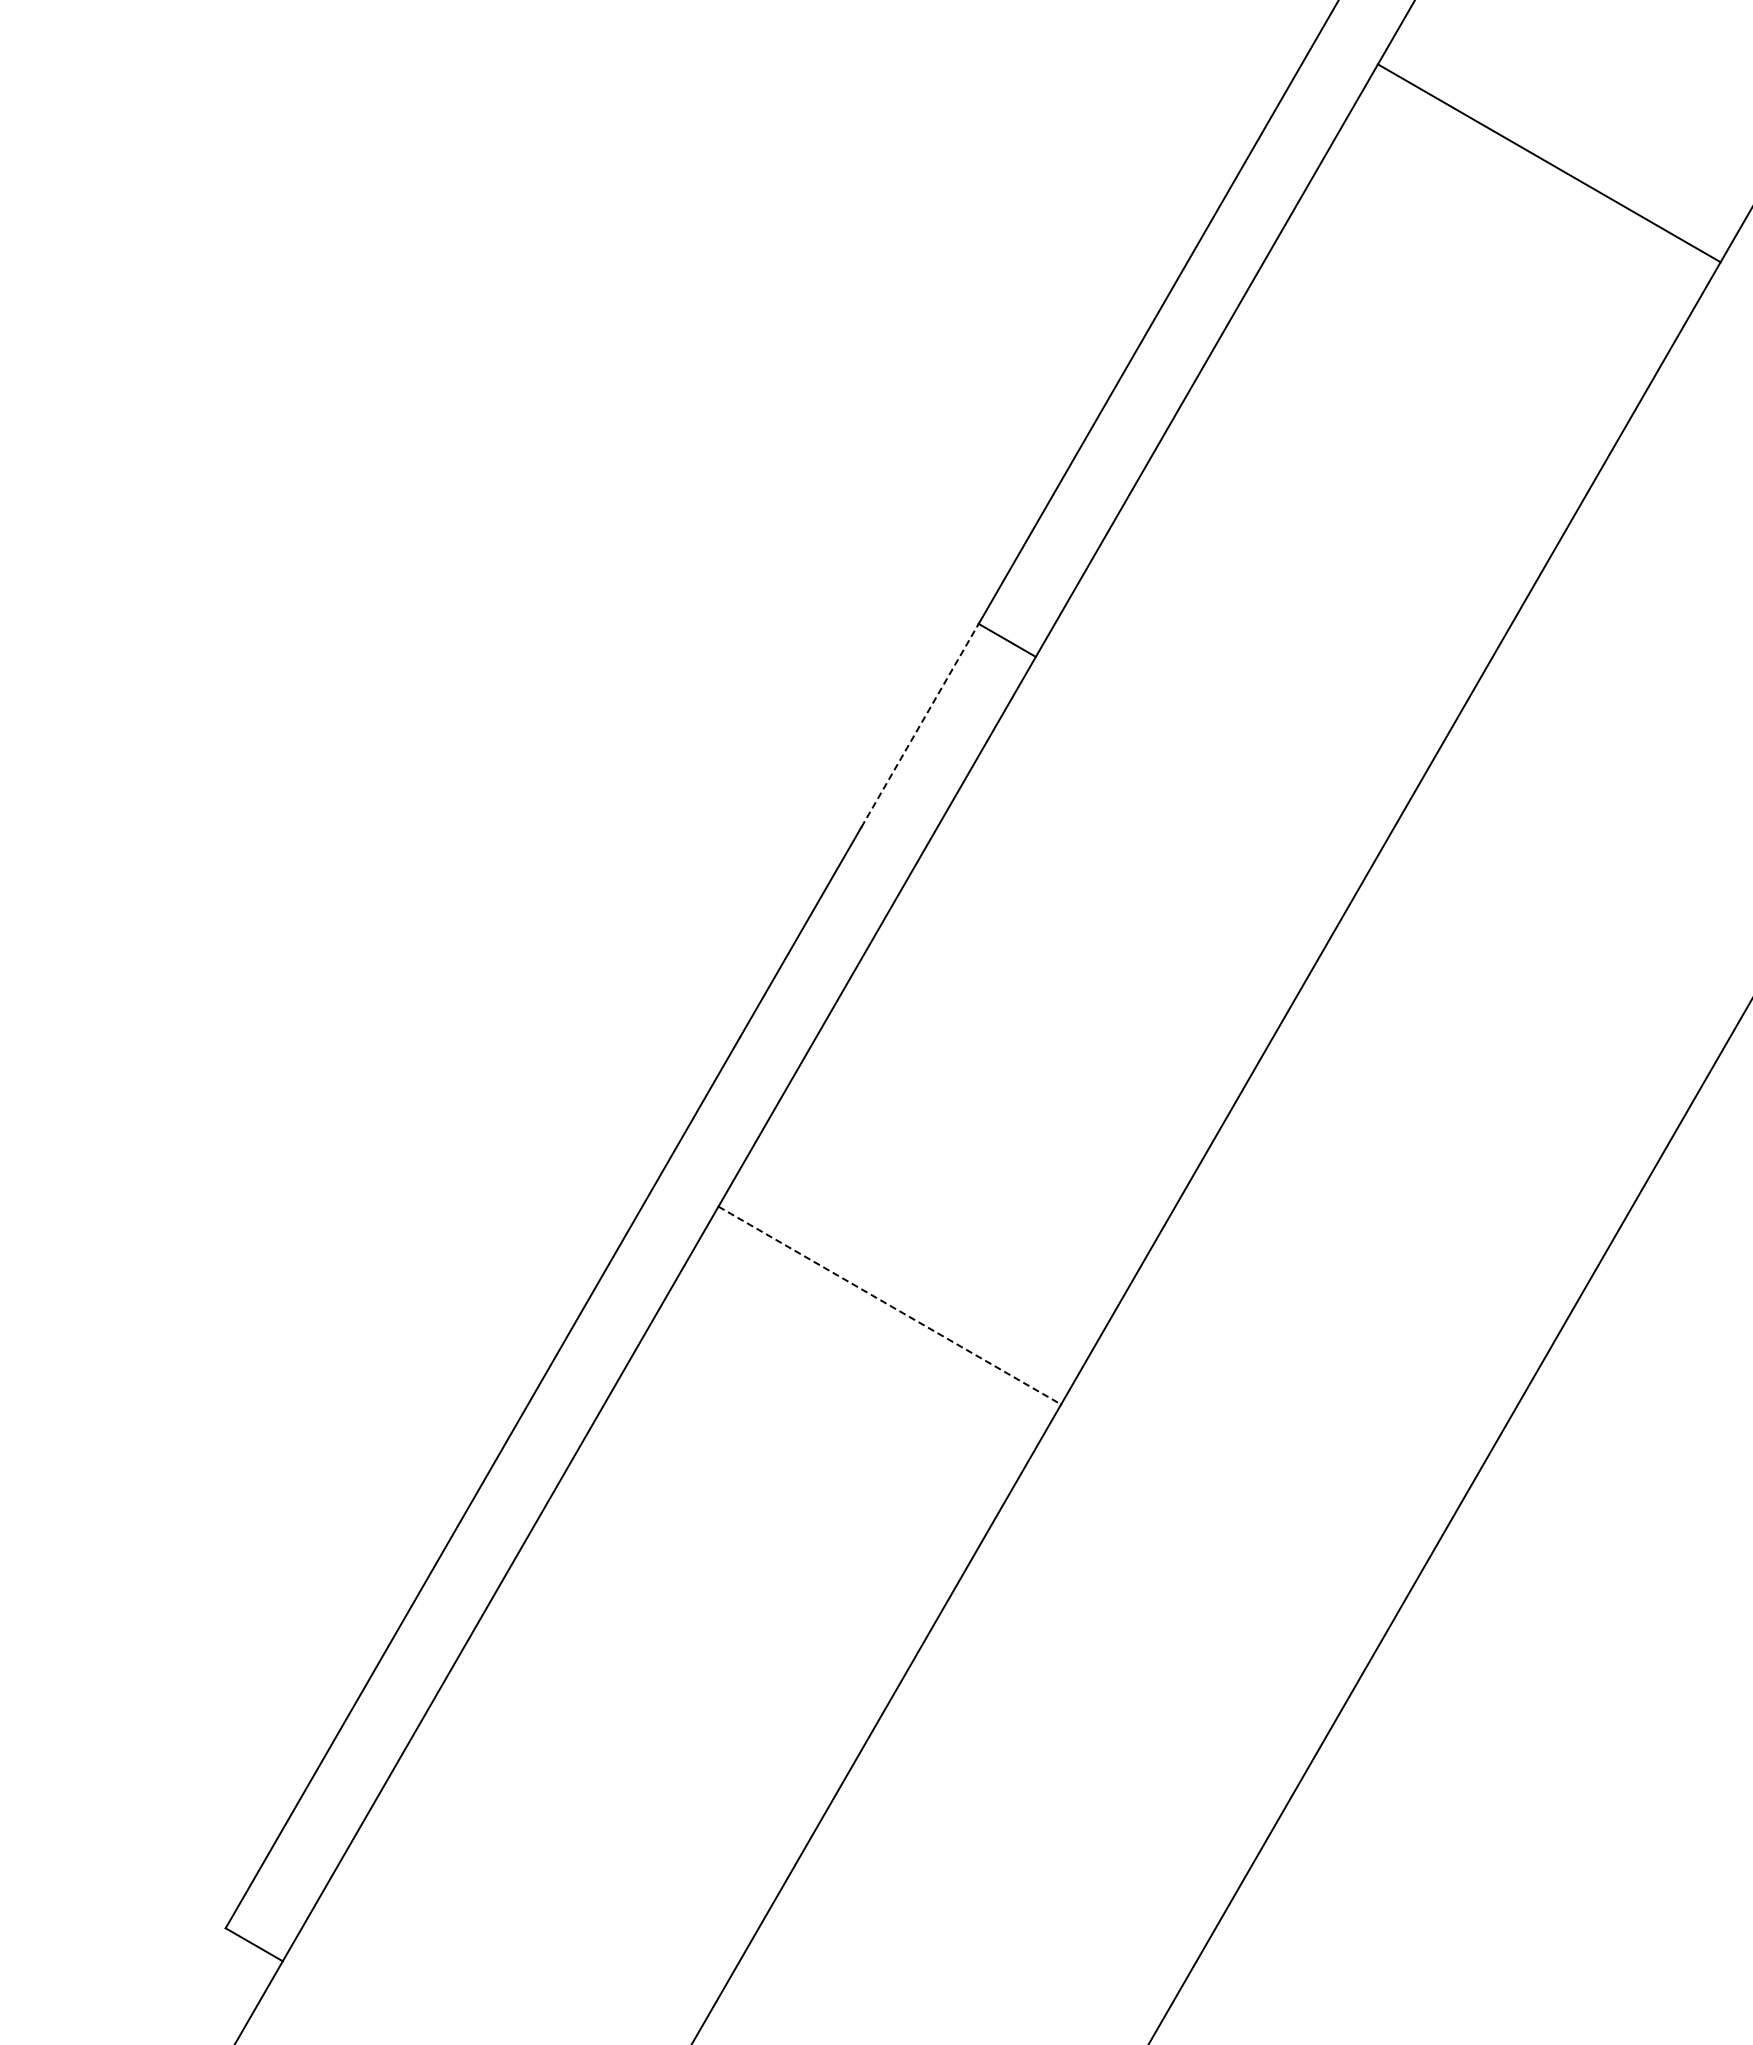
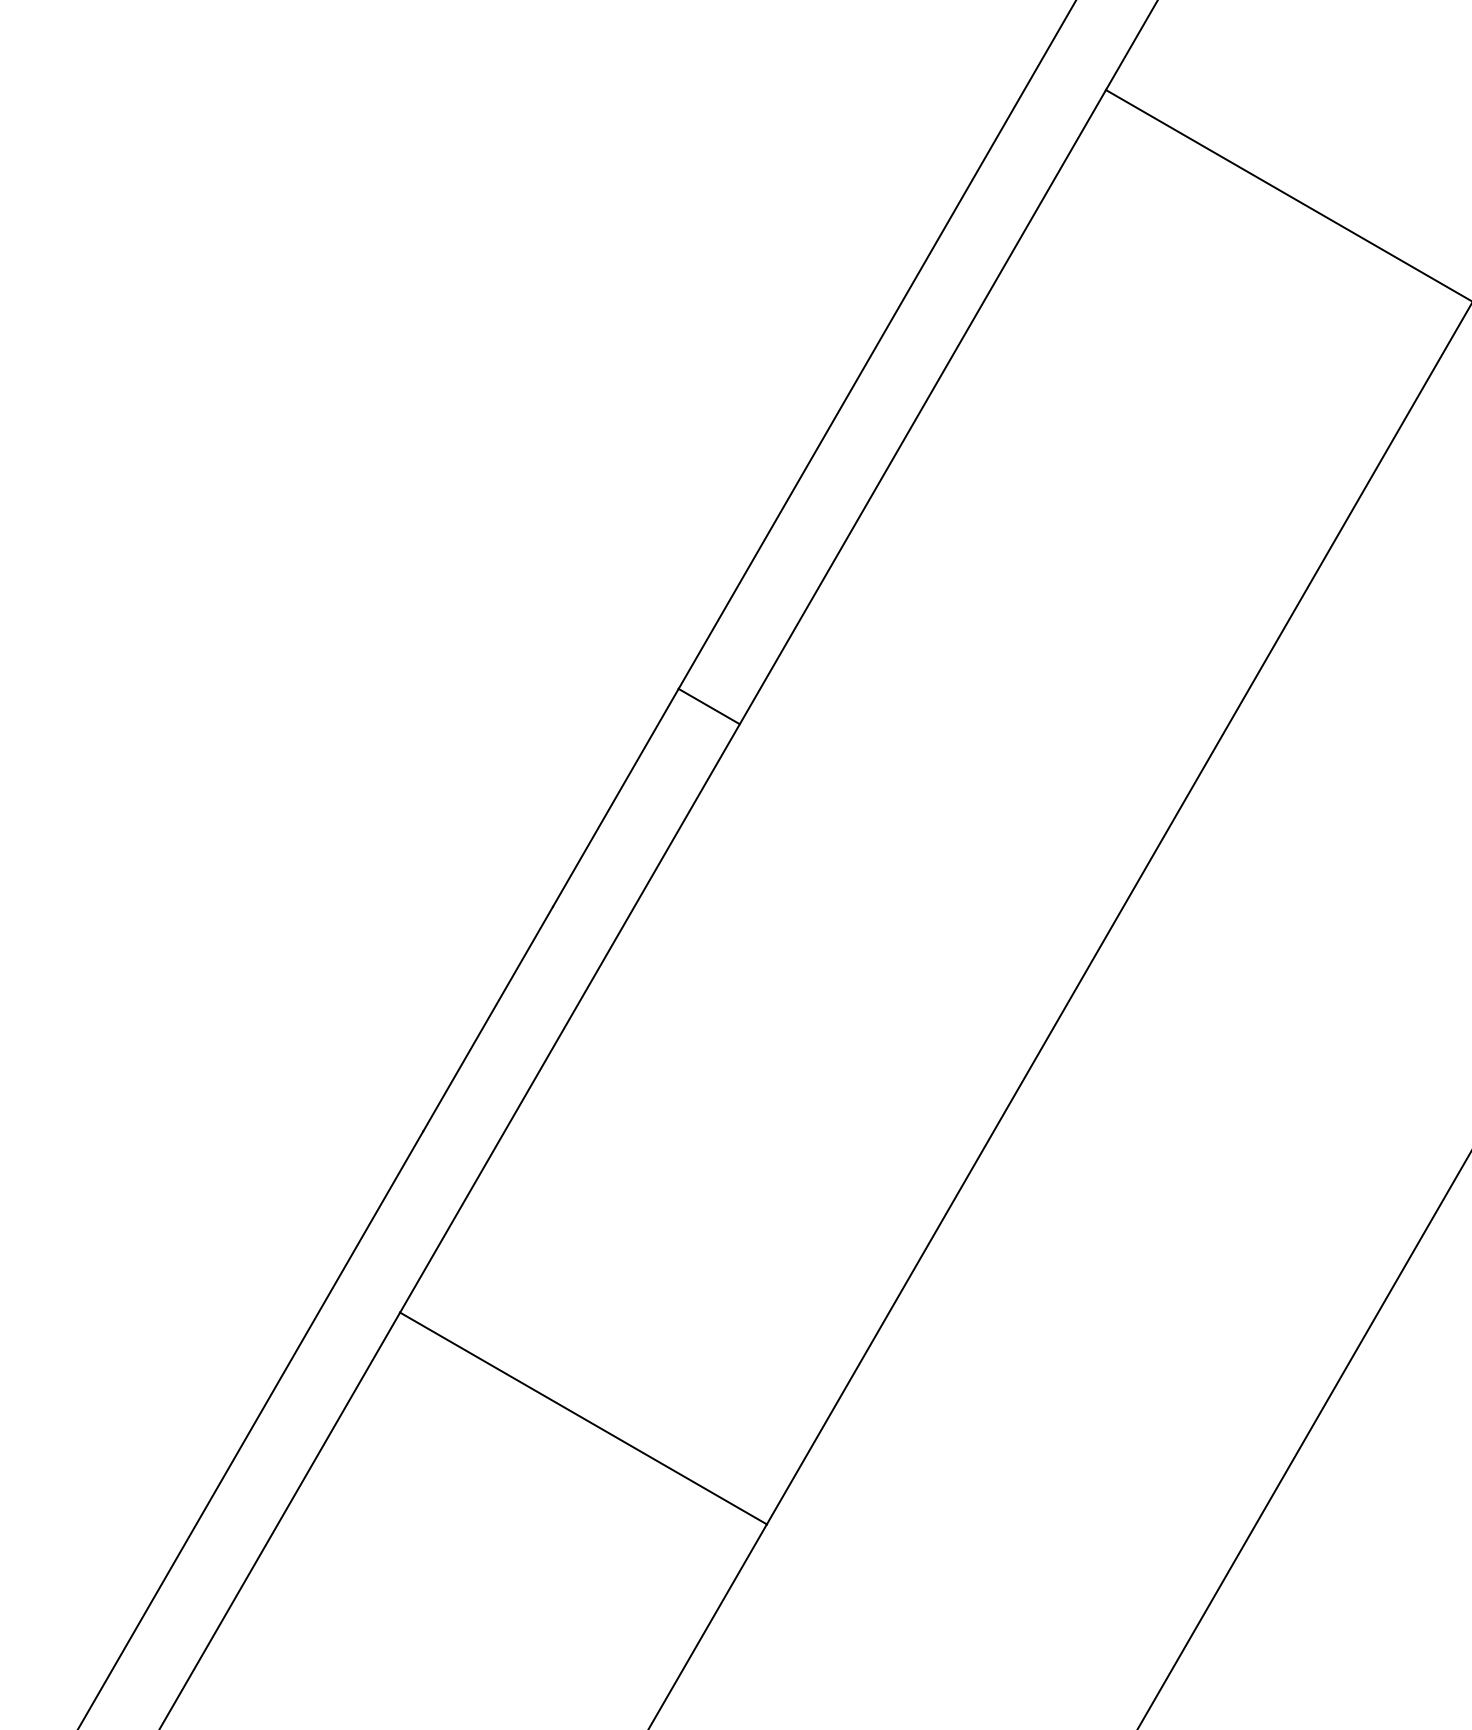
line: (920, 725) -> (616, 797), dashed -> solid
line: (889, 1305) -> (583, 1418), dashed -> solid

